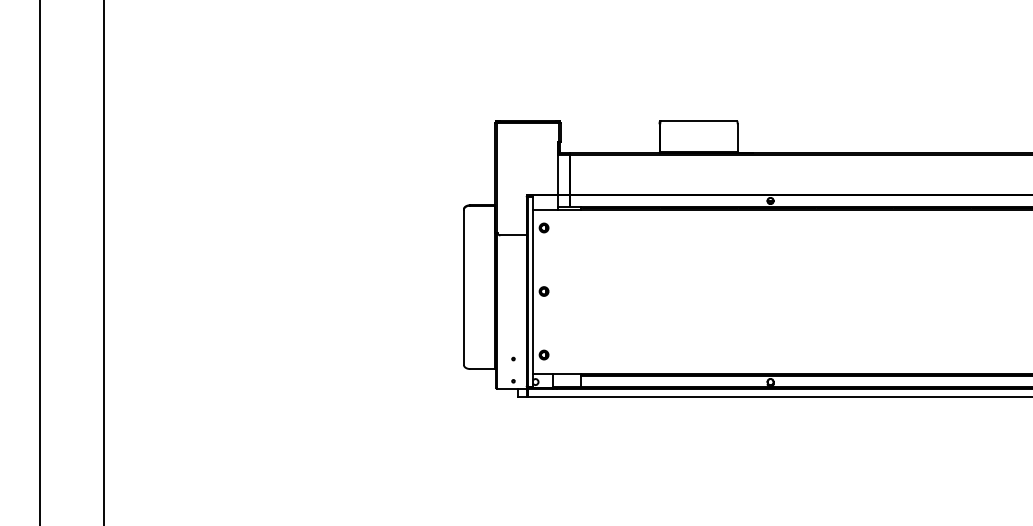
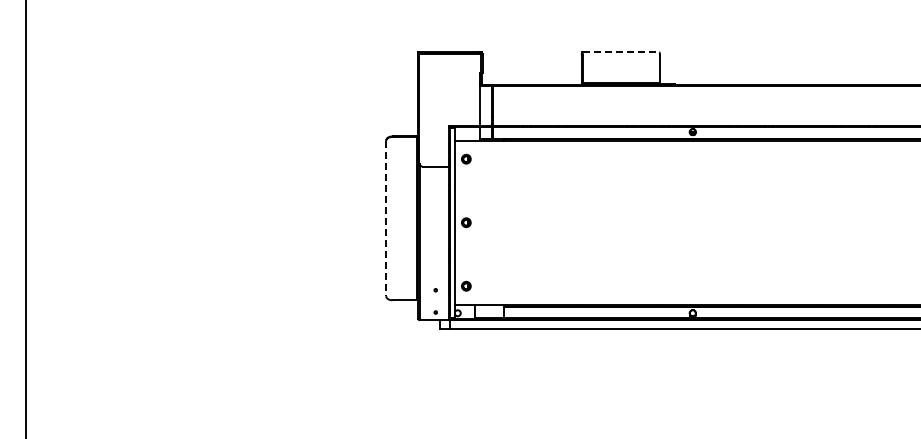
line: (699, 121) -> (621, 52), solid -> dashed
line: (463, 287) -> (385, 218), solid -> dashed

